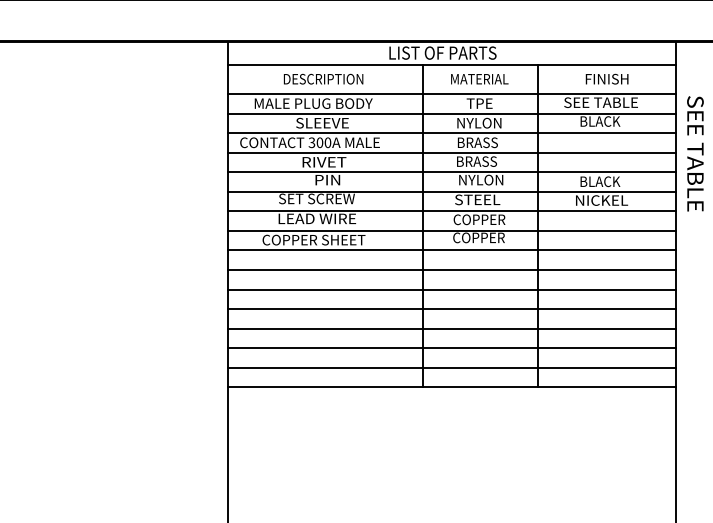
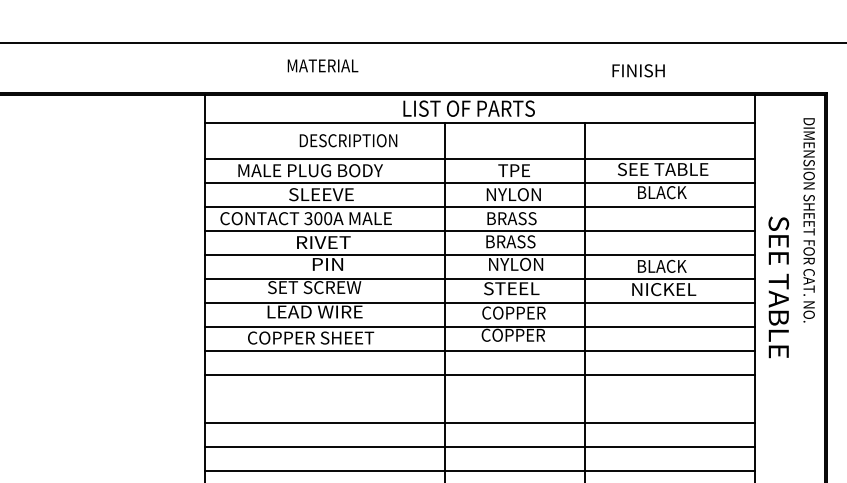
text: (323, 78) -> (348, 139), moved
text: (606, 78) -> (637, 69), moved
text: (479, 79) -> (322, 66), moved
text: (695, 153) -> (778, 286), moved
line: (451, 289) -> (479, 398), removed

